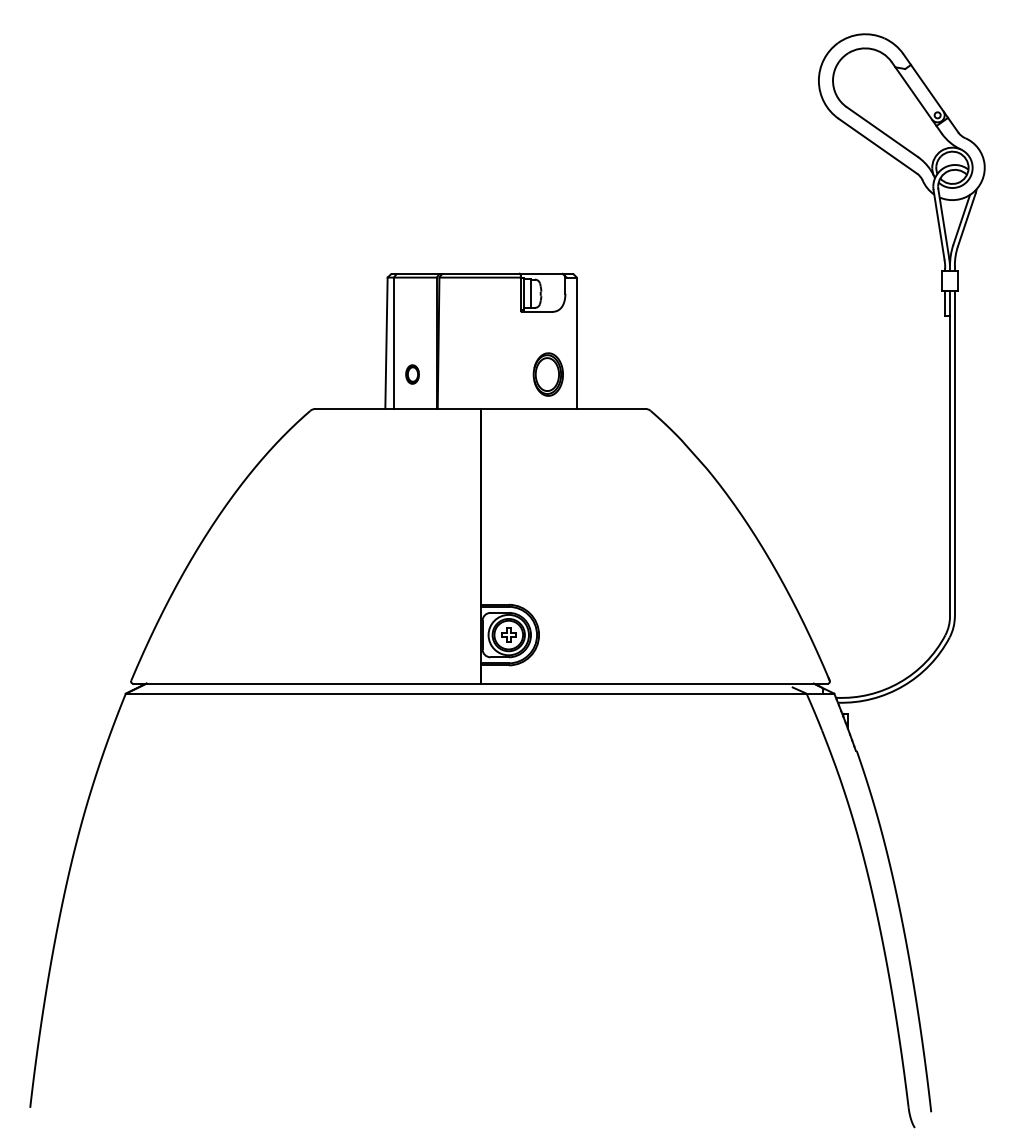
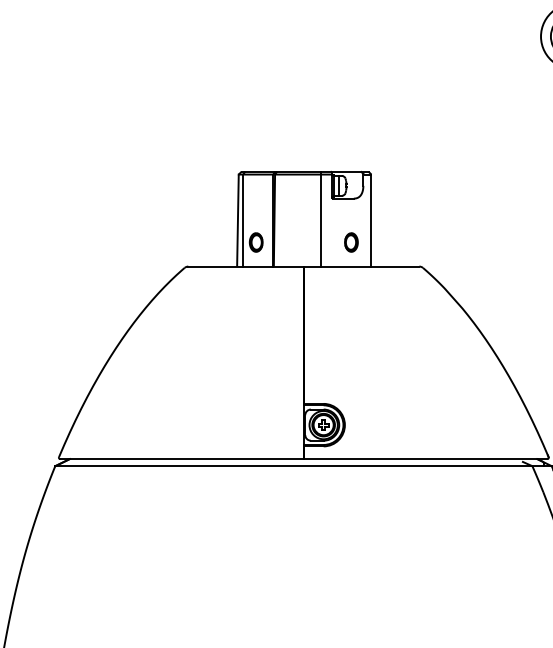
line: (504, 340) -> (320, 218), added
part: (412, 374) -> (256, 242), size x1.43
part: (548, 374) -> (351, 242), size x0.62

